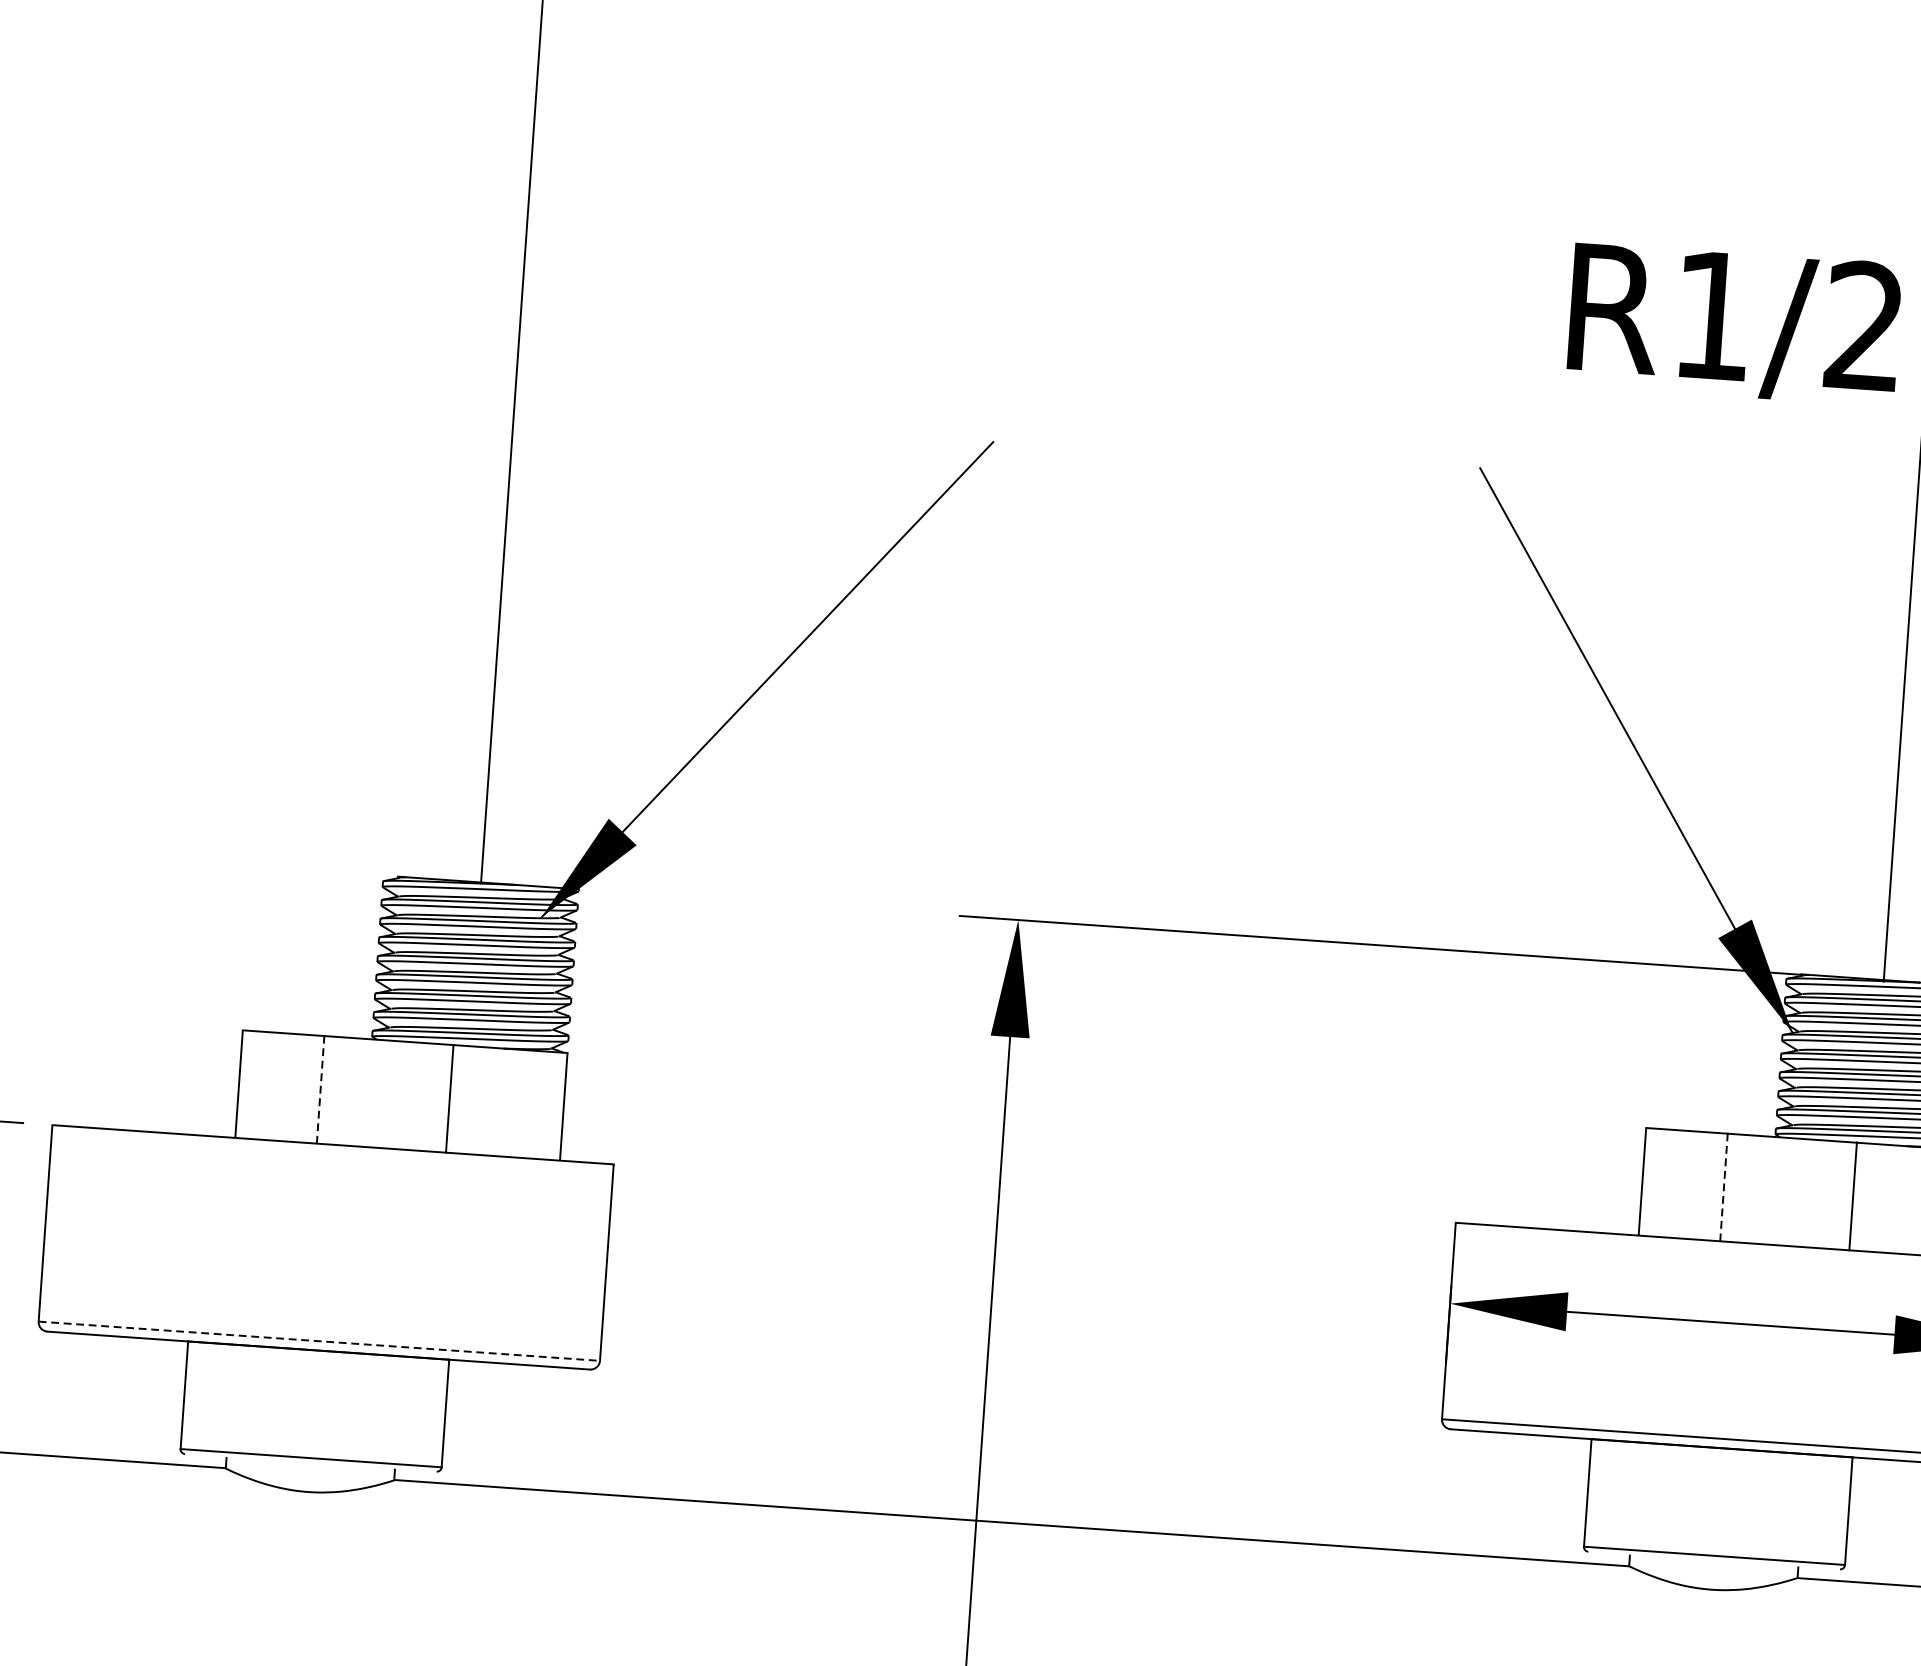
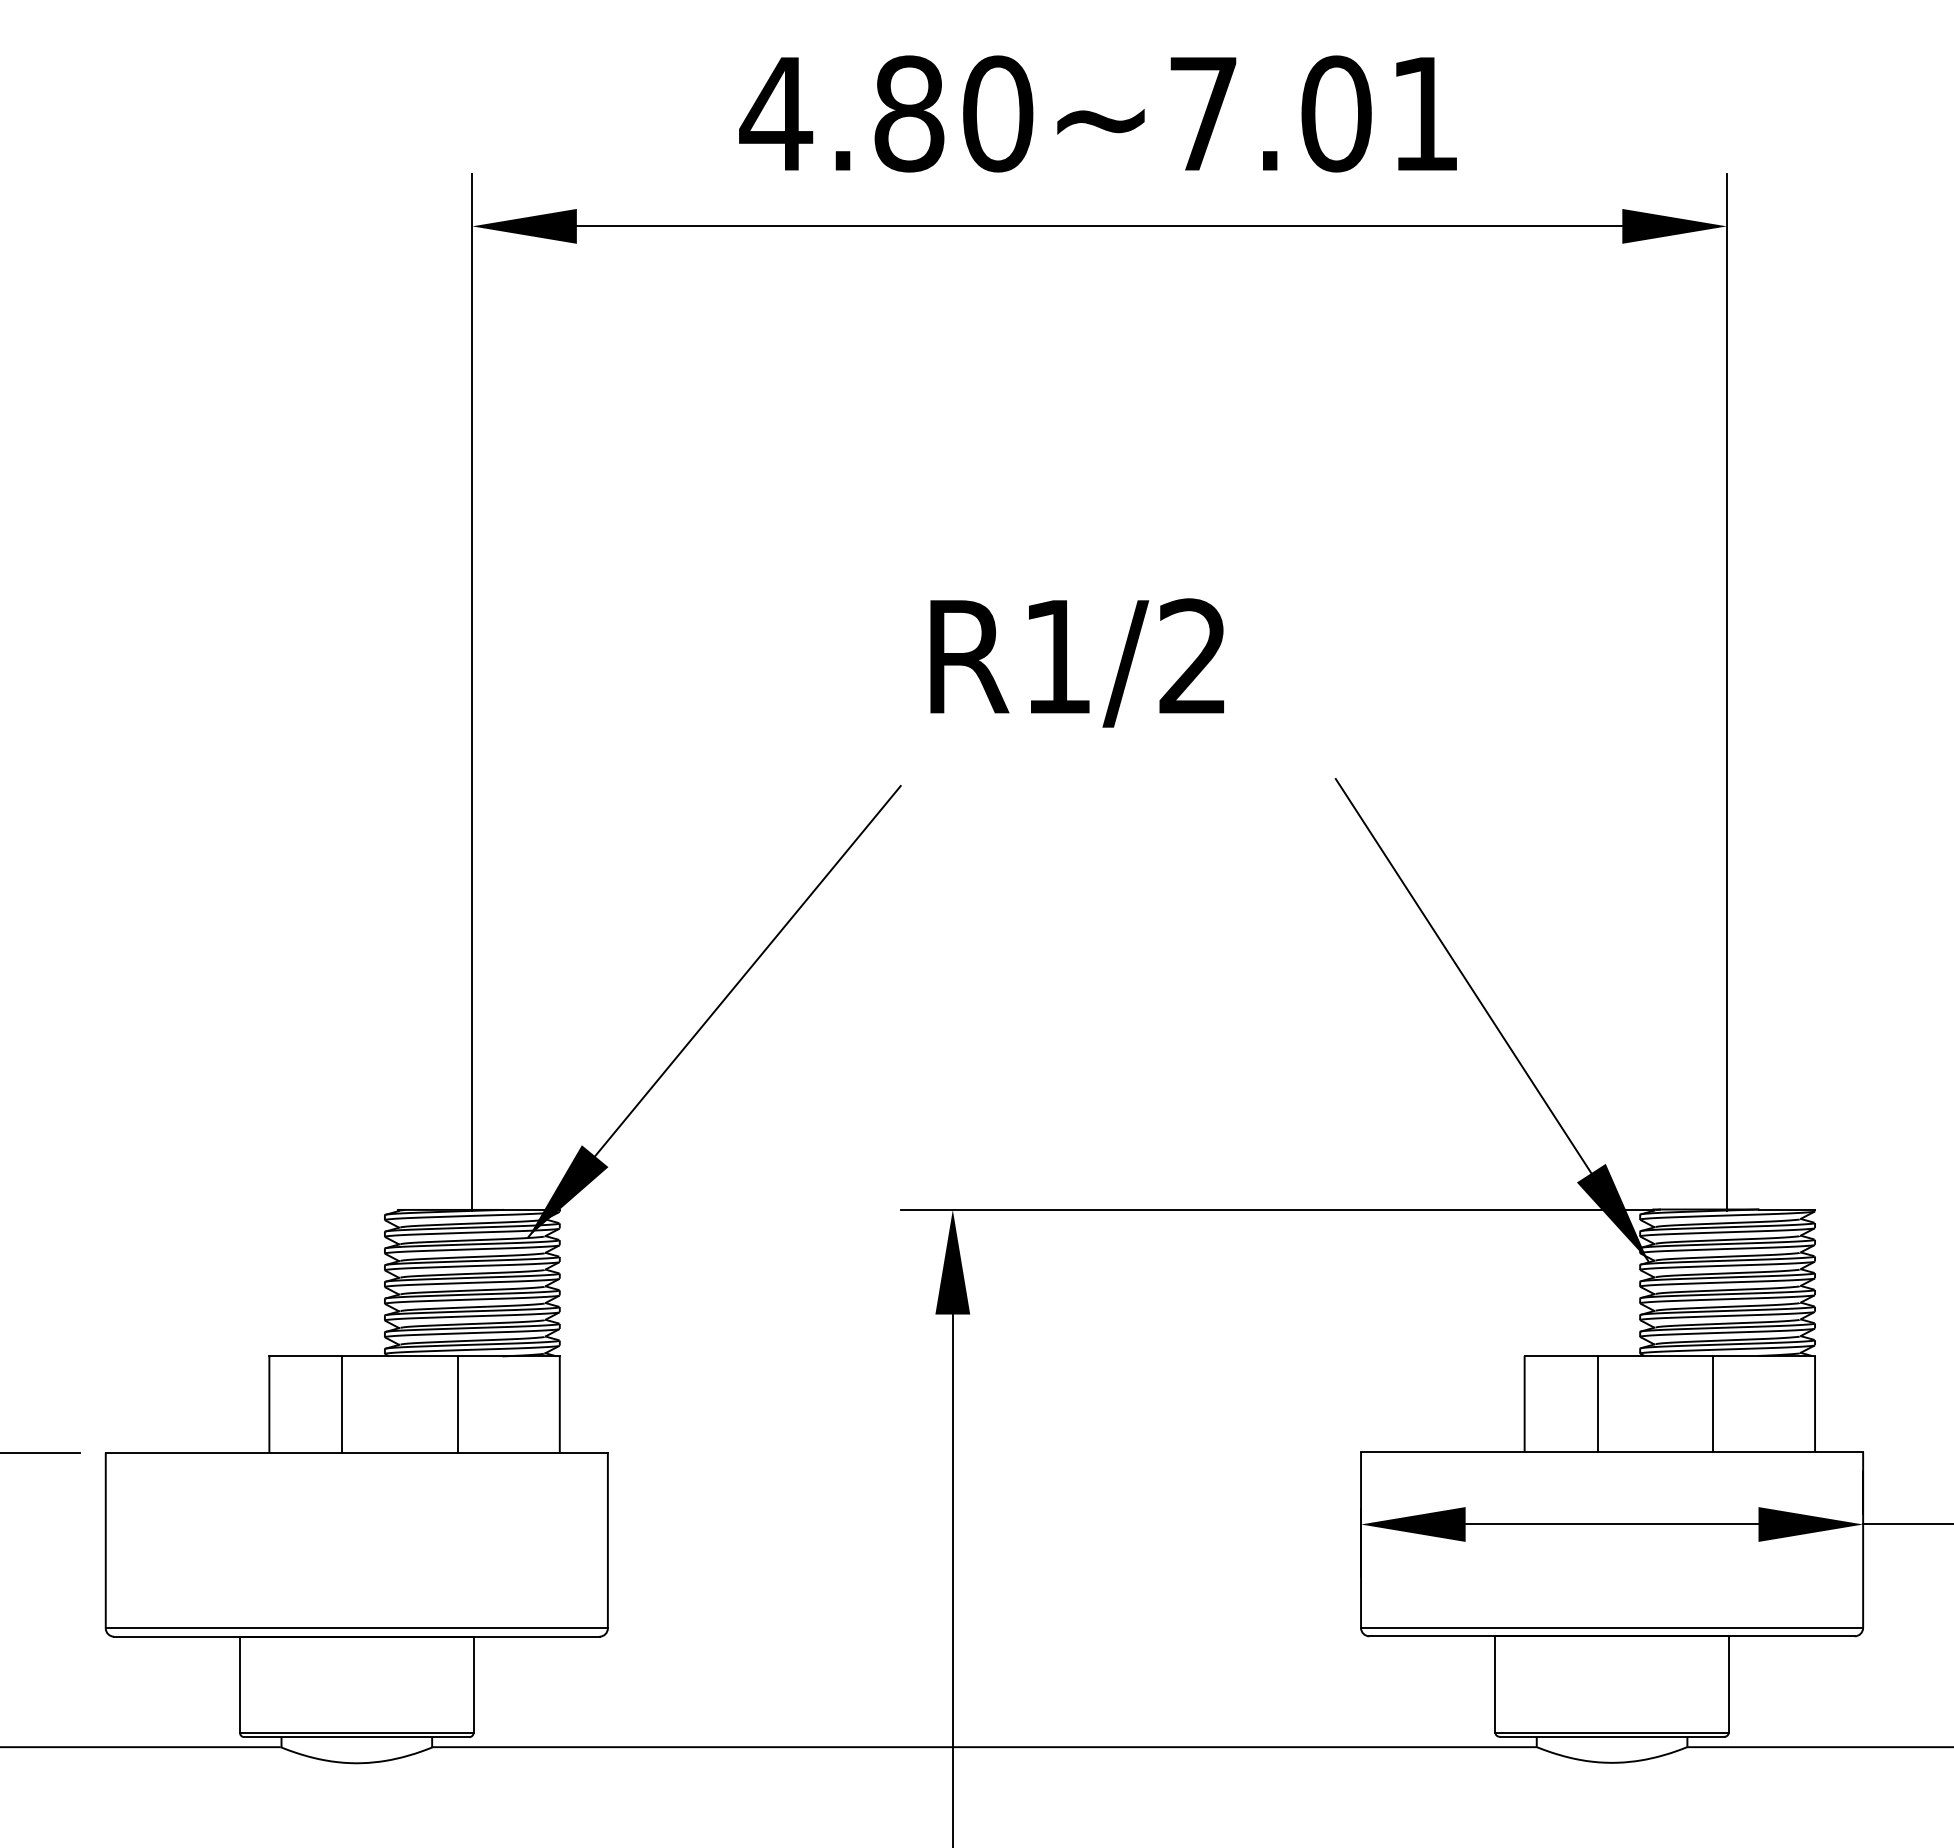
text: (1733, 323) -> (1076, 662), moved
line: (320, 1088) -> (342, 1403), dashed -> solid
line: (1723, 1186) -> (1597, 1403), dashed -> solid
line: (320, 1341) -> (357, 1628), dashed -> solid
line: (310, 1463) -> (356, 1737), added
line: (1713, 1560) -> (1611, 1736), added

